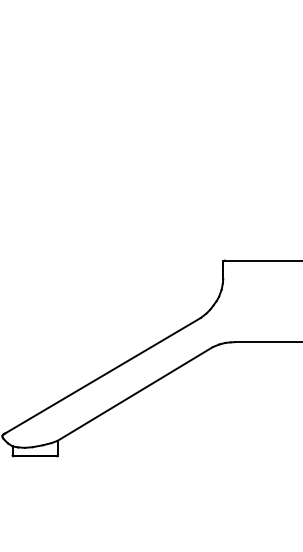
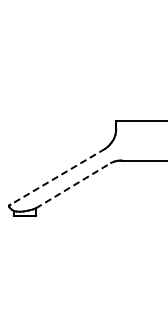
line: (102, 377) -> (57, 177), solid -> dashed
line: (135, 393) -> (73, 185), solid -> dashed

